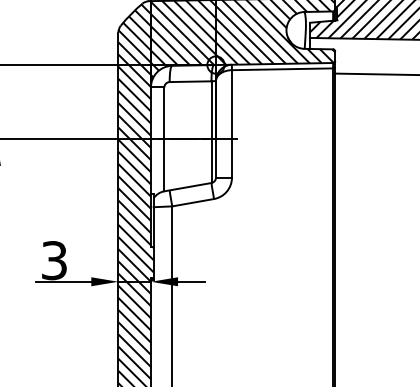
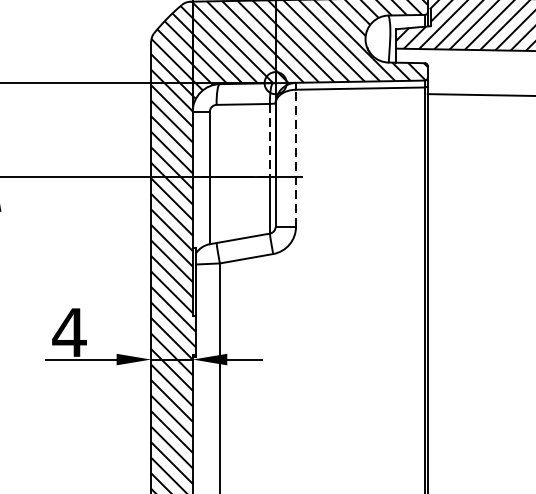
line: (211, 110) -> (269, 141), solid -> dashed
line: (231, 123) -> (295, 157), solid -> dashed
text: (53, 260) -> (68, 332), 3 -> 4

